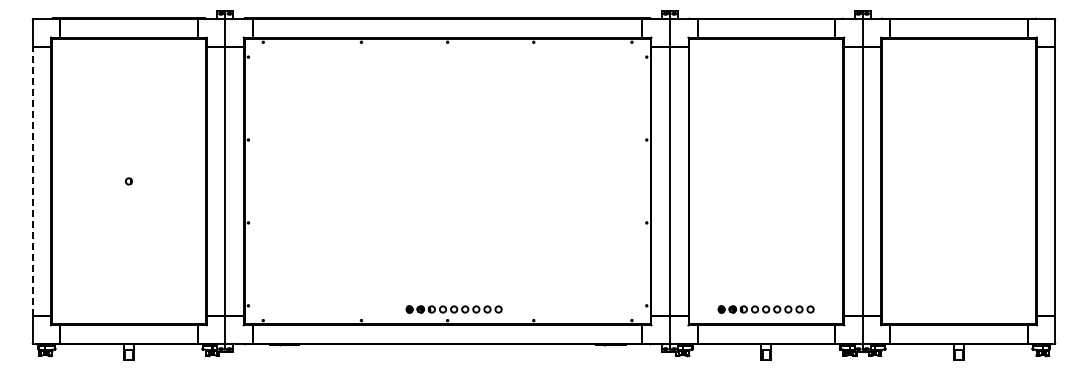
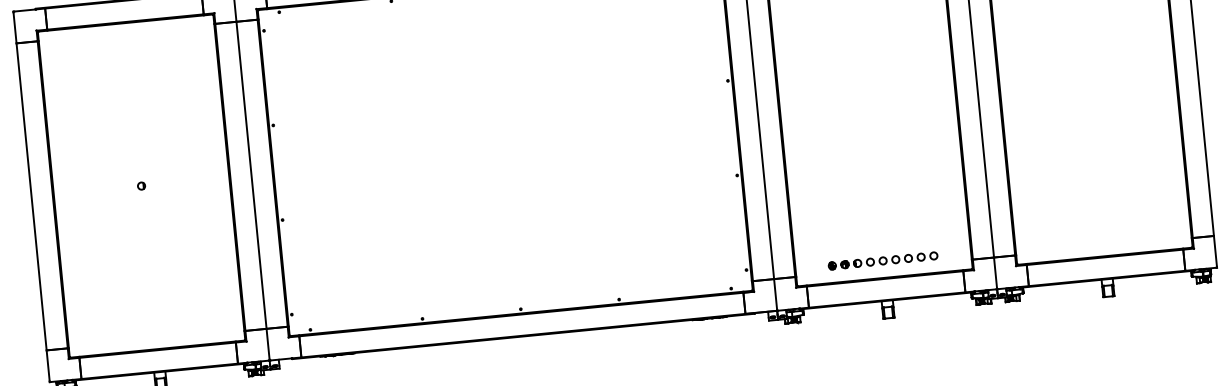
line: (32, 181) -> (31, 196), dashed -> solid
part: (453, 309) -> (526, 295), removed

